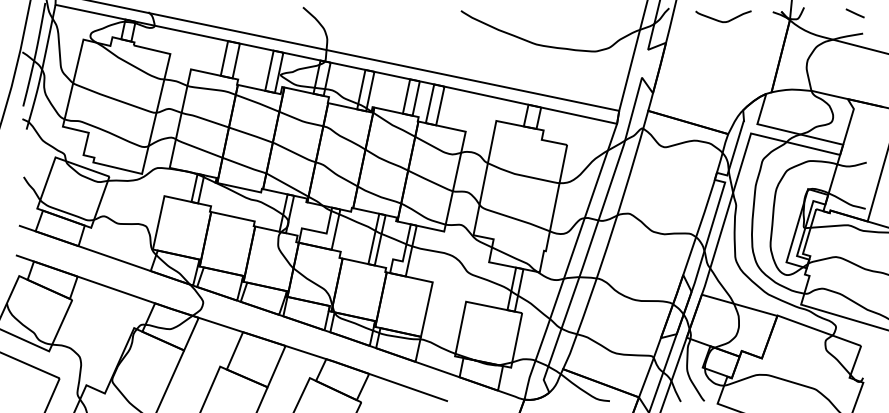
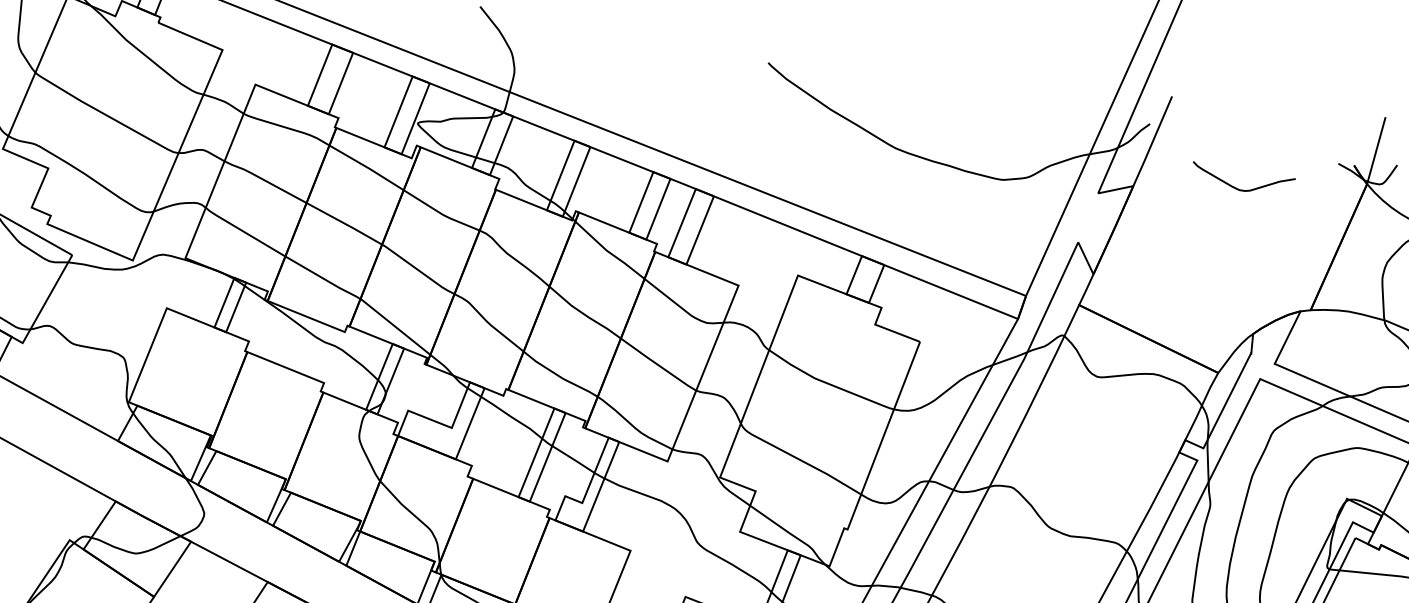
curve: (721, 20) -> (1237, 186), moved

